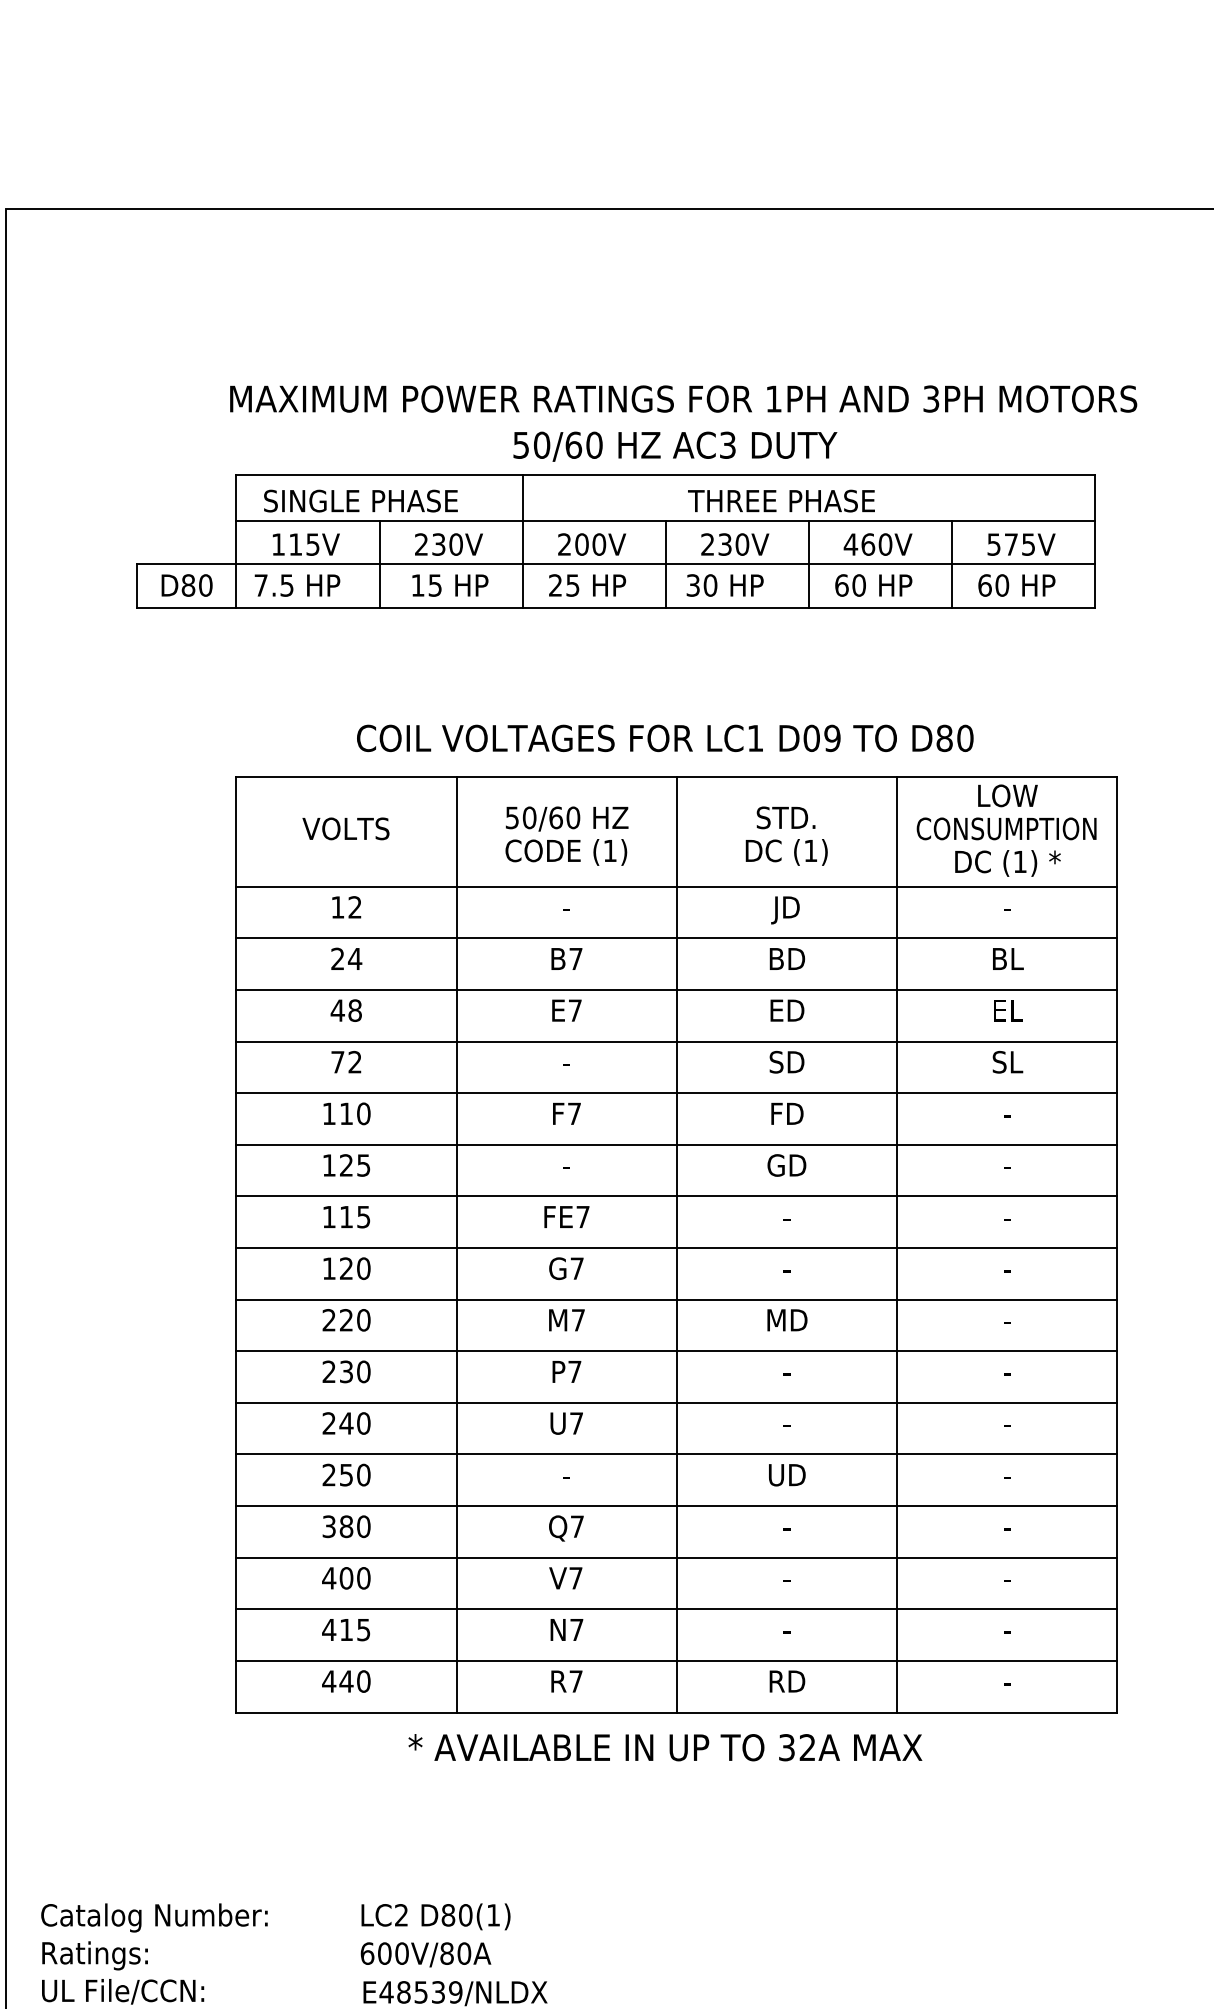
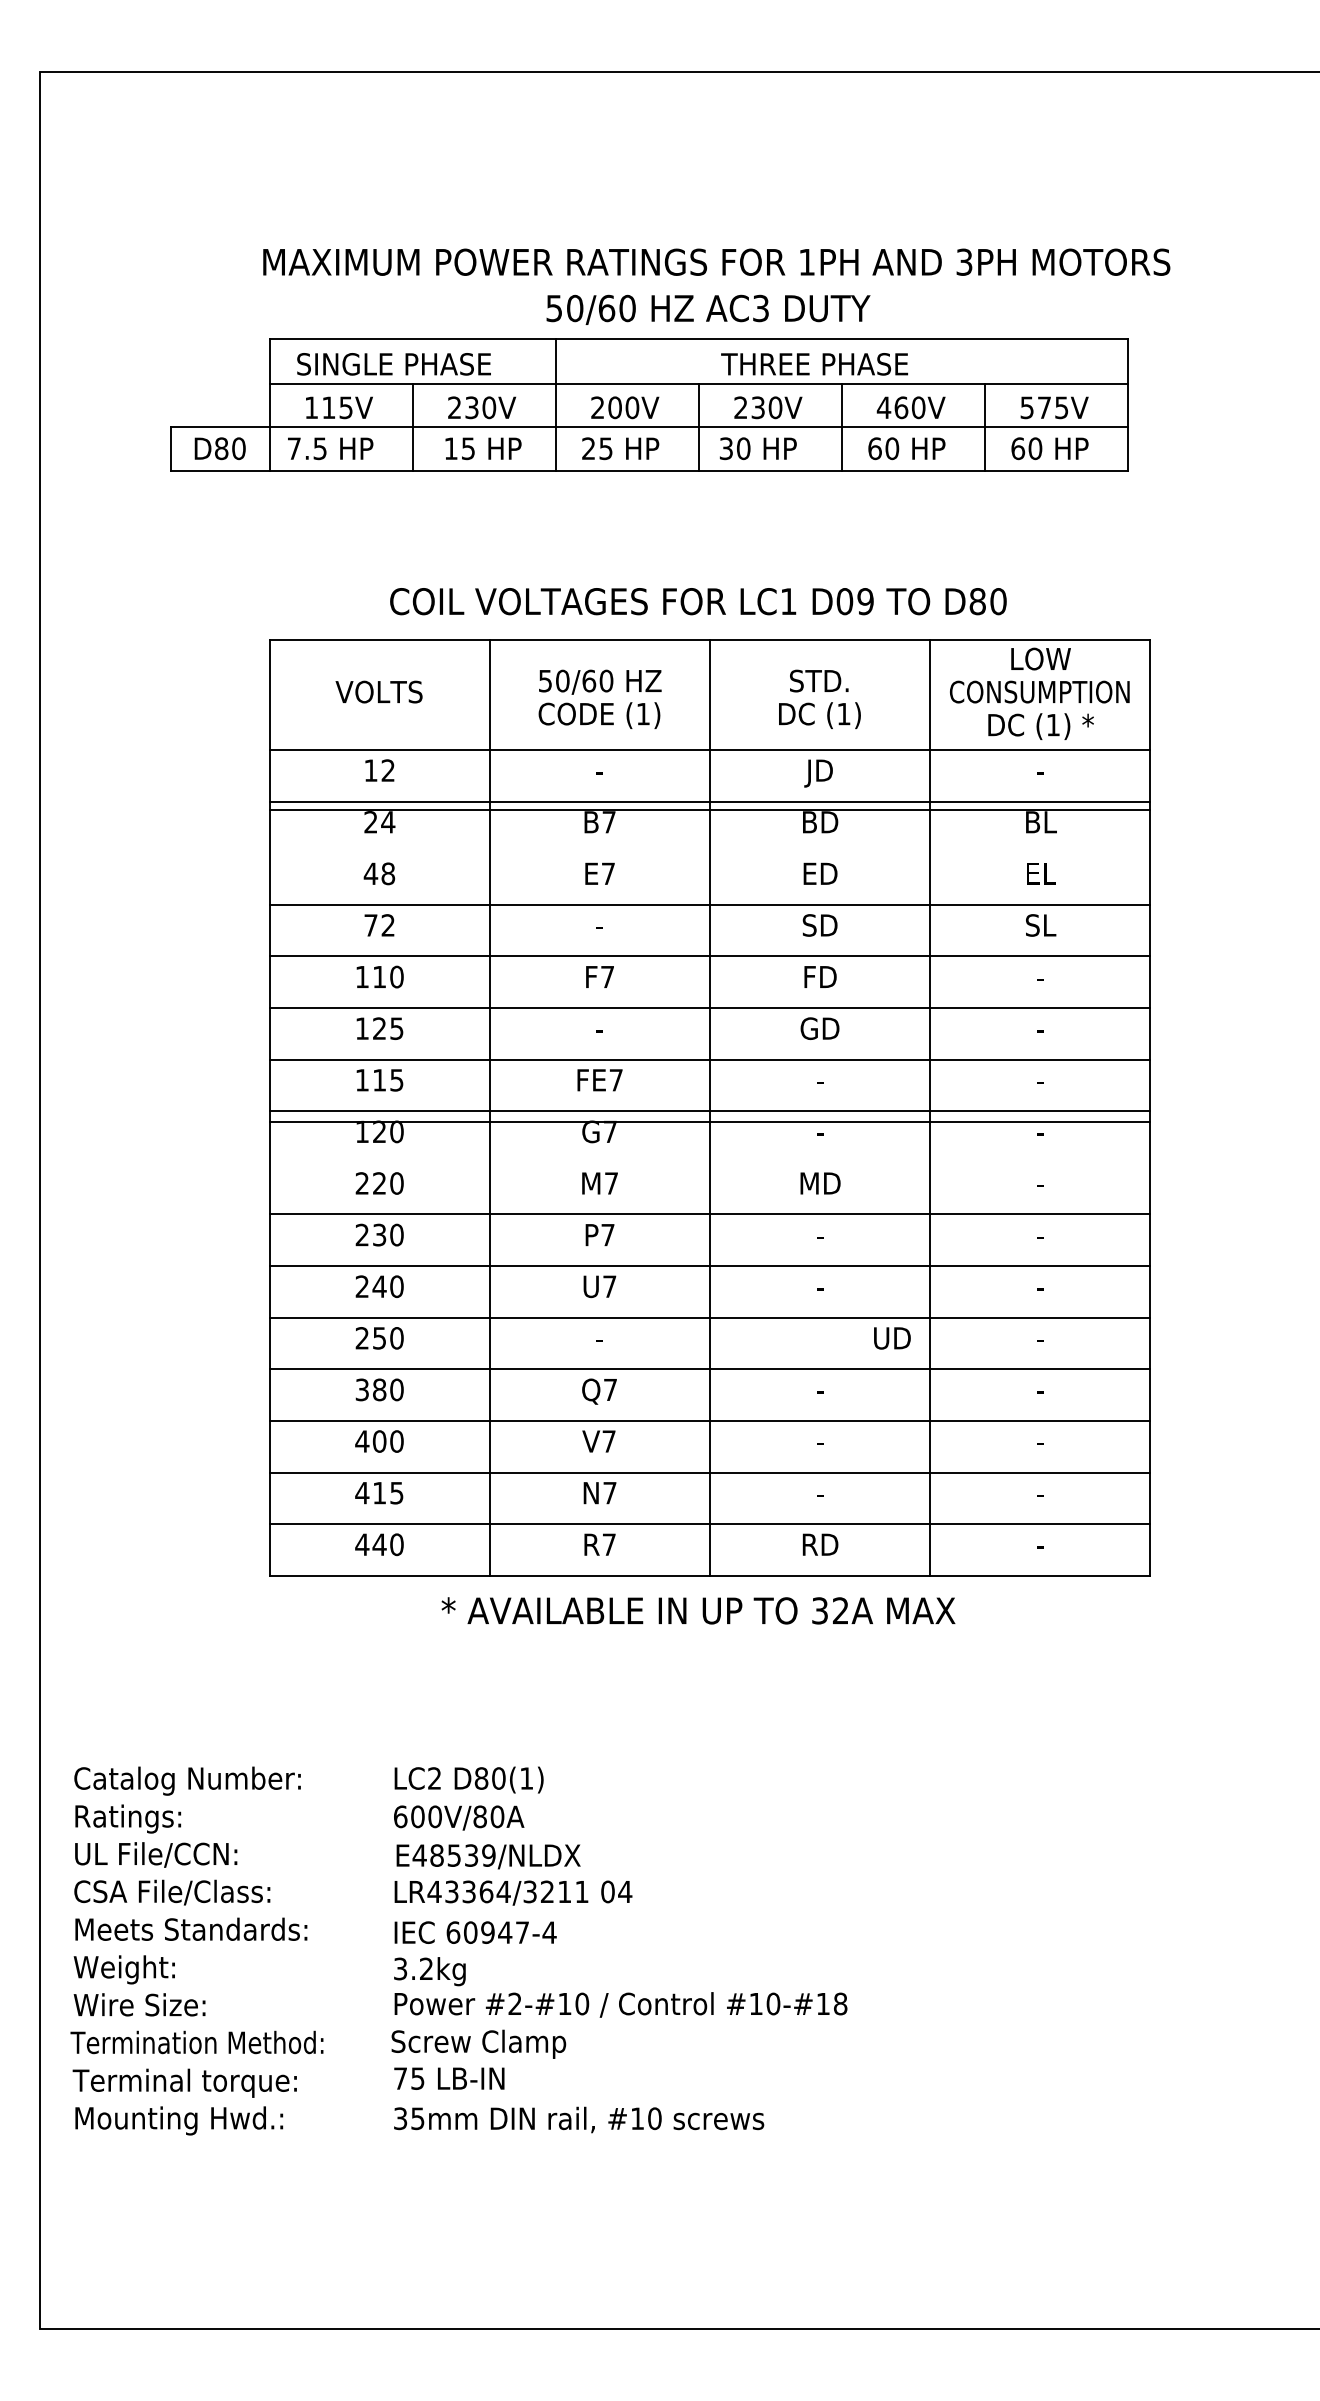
line: (676, 990) -> (709, 810), moved
line: (676, 1299) -> (709, 1121), moved
text: (787, 1475) -> (892, 1338), moved

